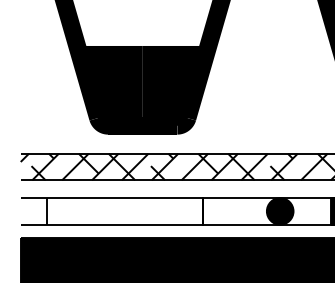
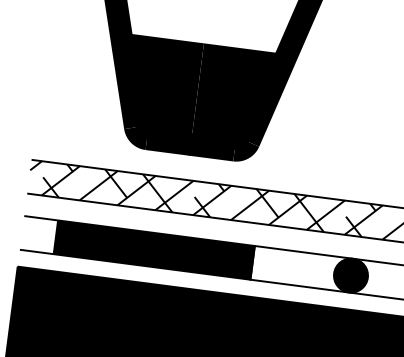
fill: (124, 211) -> (153, 250), added

